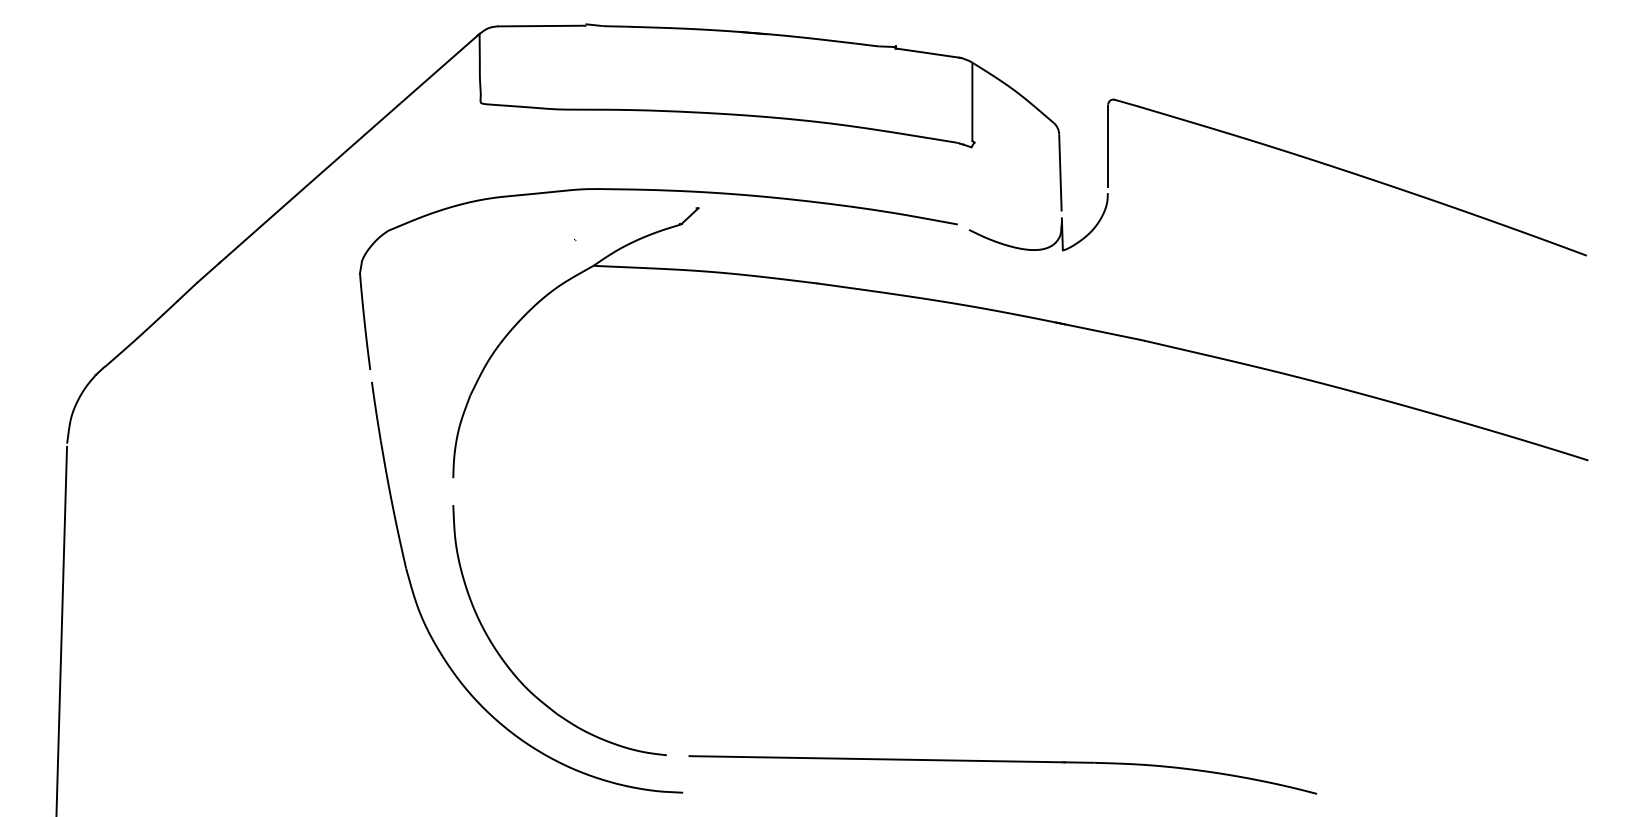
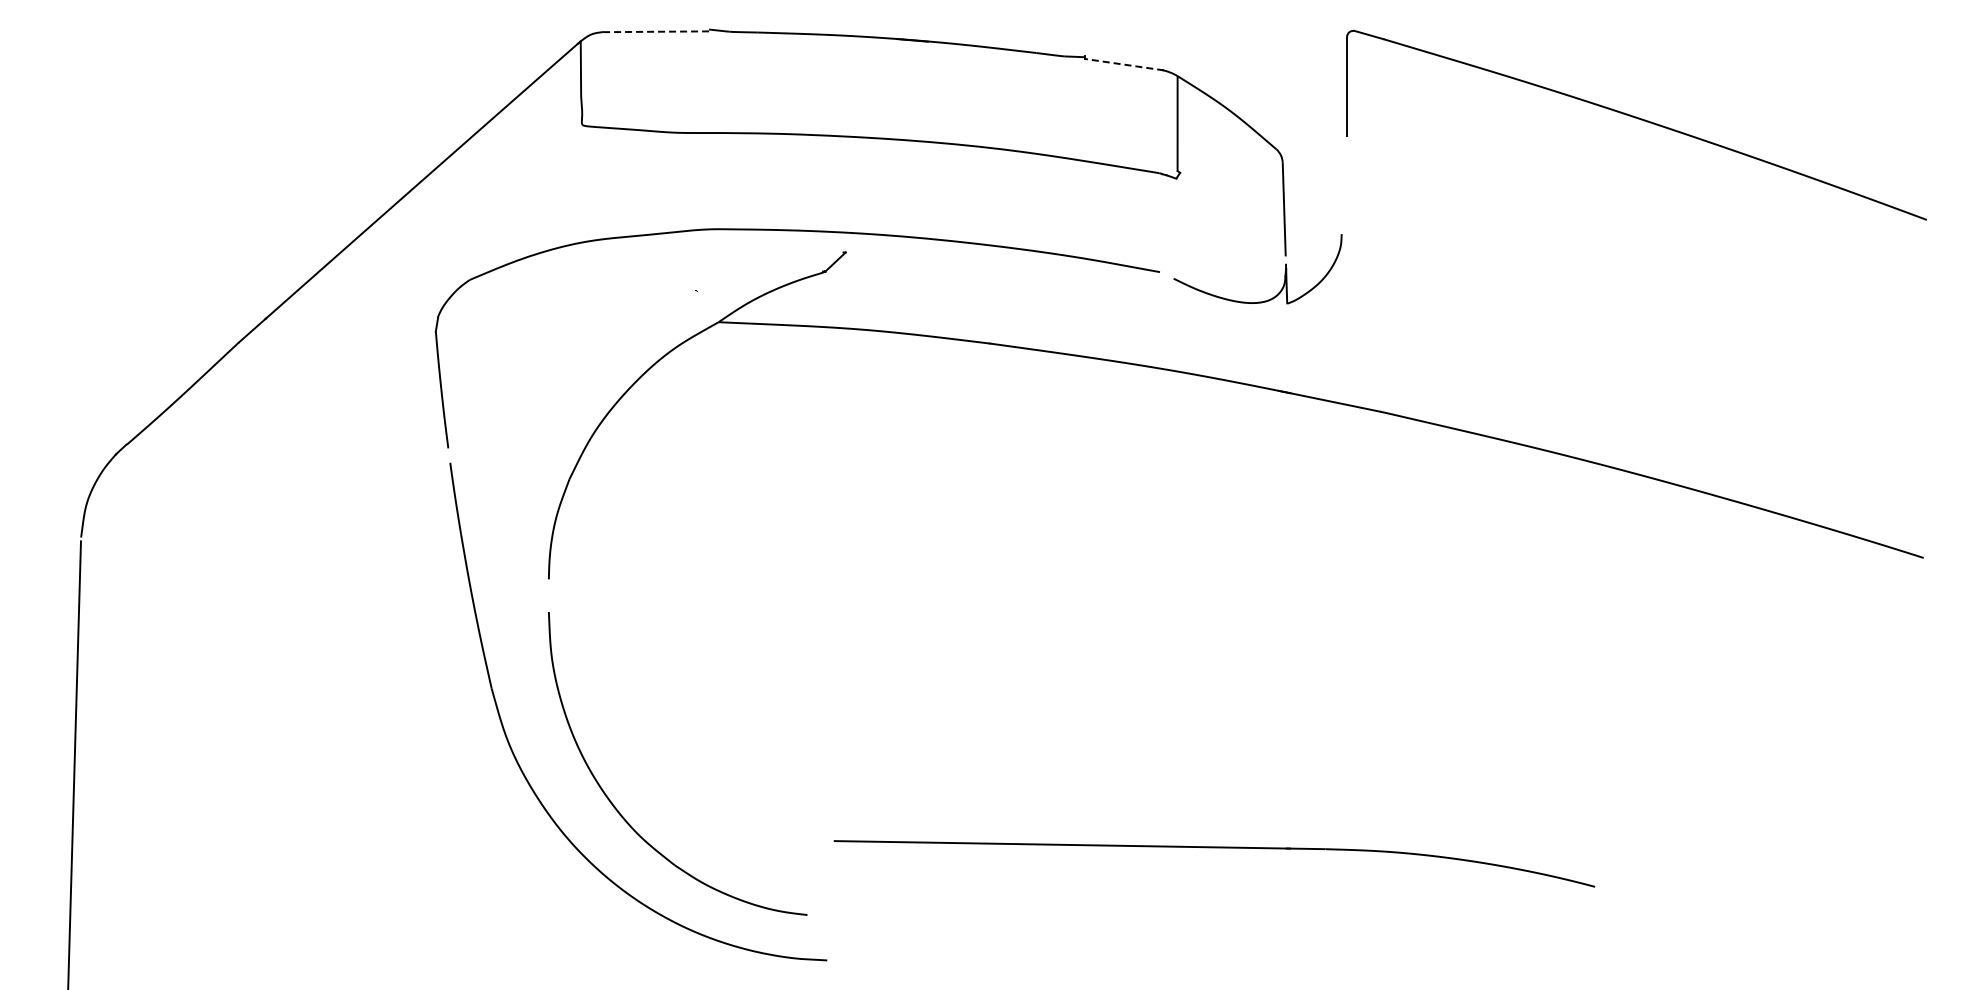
line: (542, 25) -> (656, 31), solid -> dashed
line: (927, 53) -> (1123, 64), solid -> dashed
part: (1347, 176) -> (1636, 124), moved
part: (1002, 762) -> (1214, 848), moved

